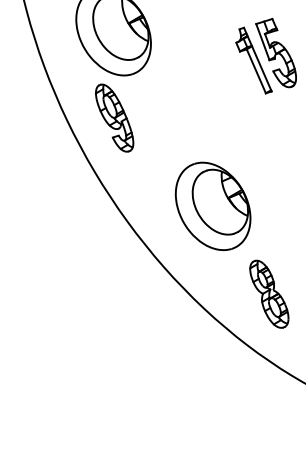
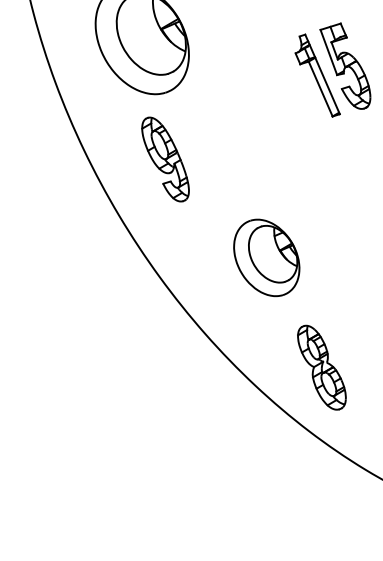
part: (114, 118) -> (165, 159), moved
part: (213, 206) -> (266, 257), size x0.7
part: (269, 294) -> (321, 367), moved

